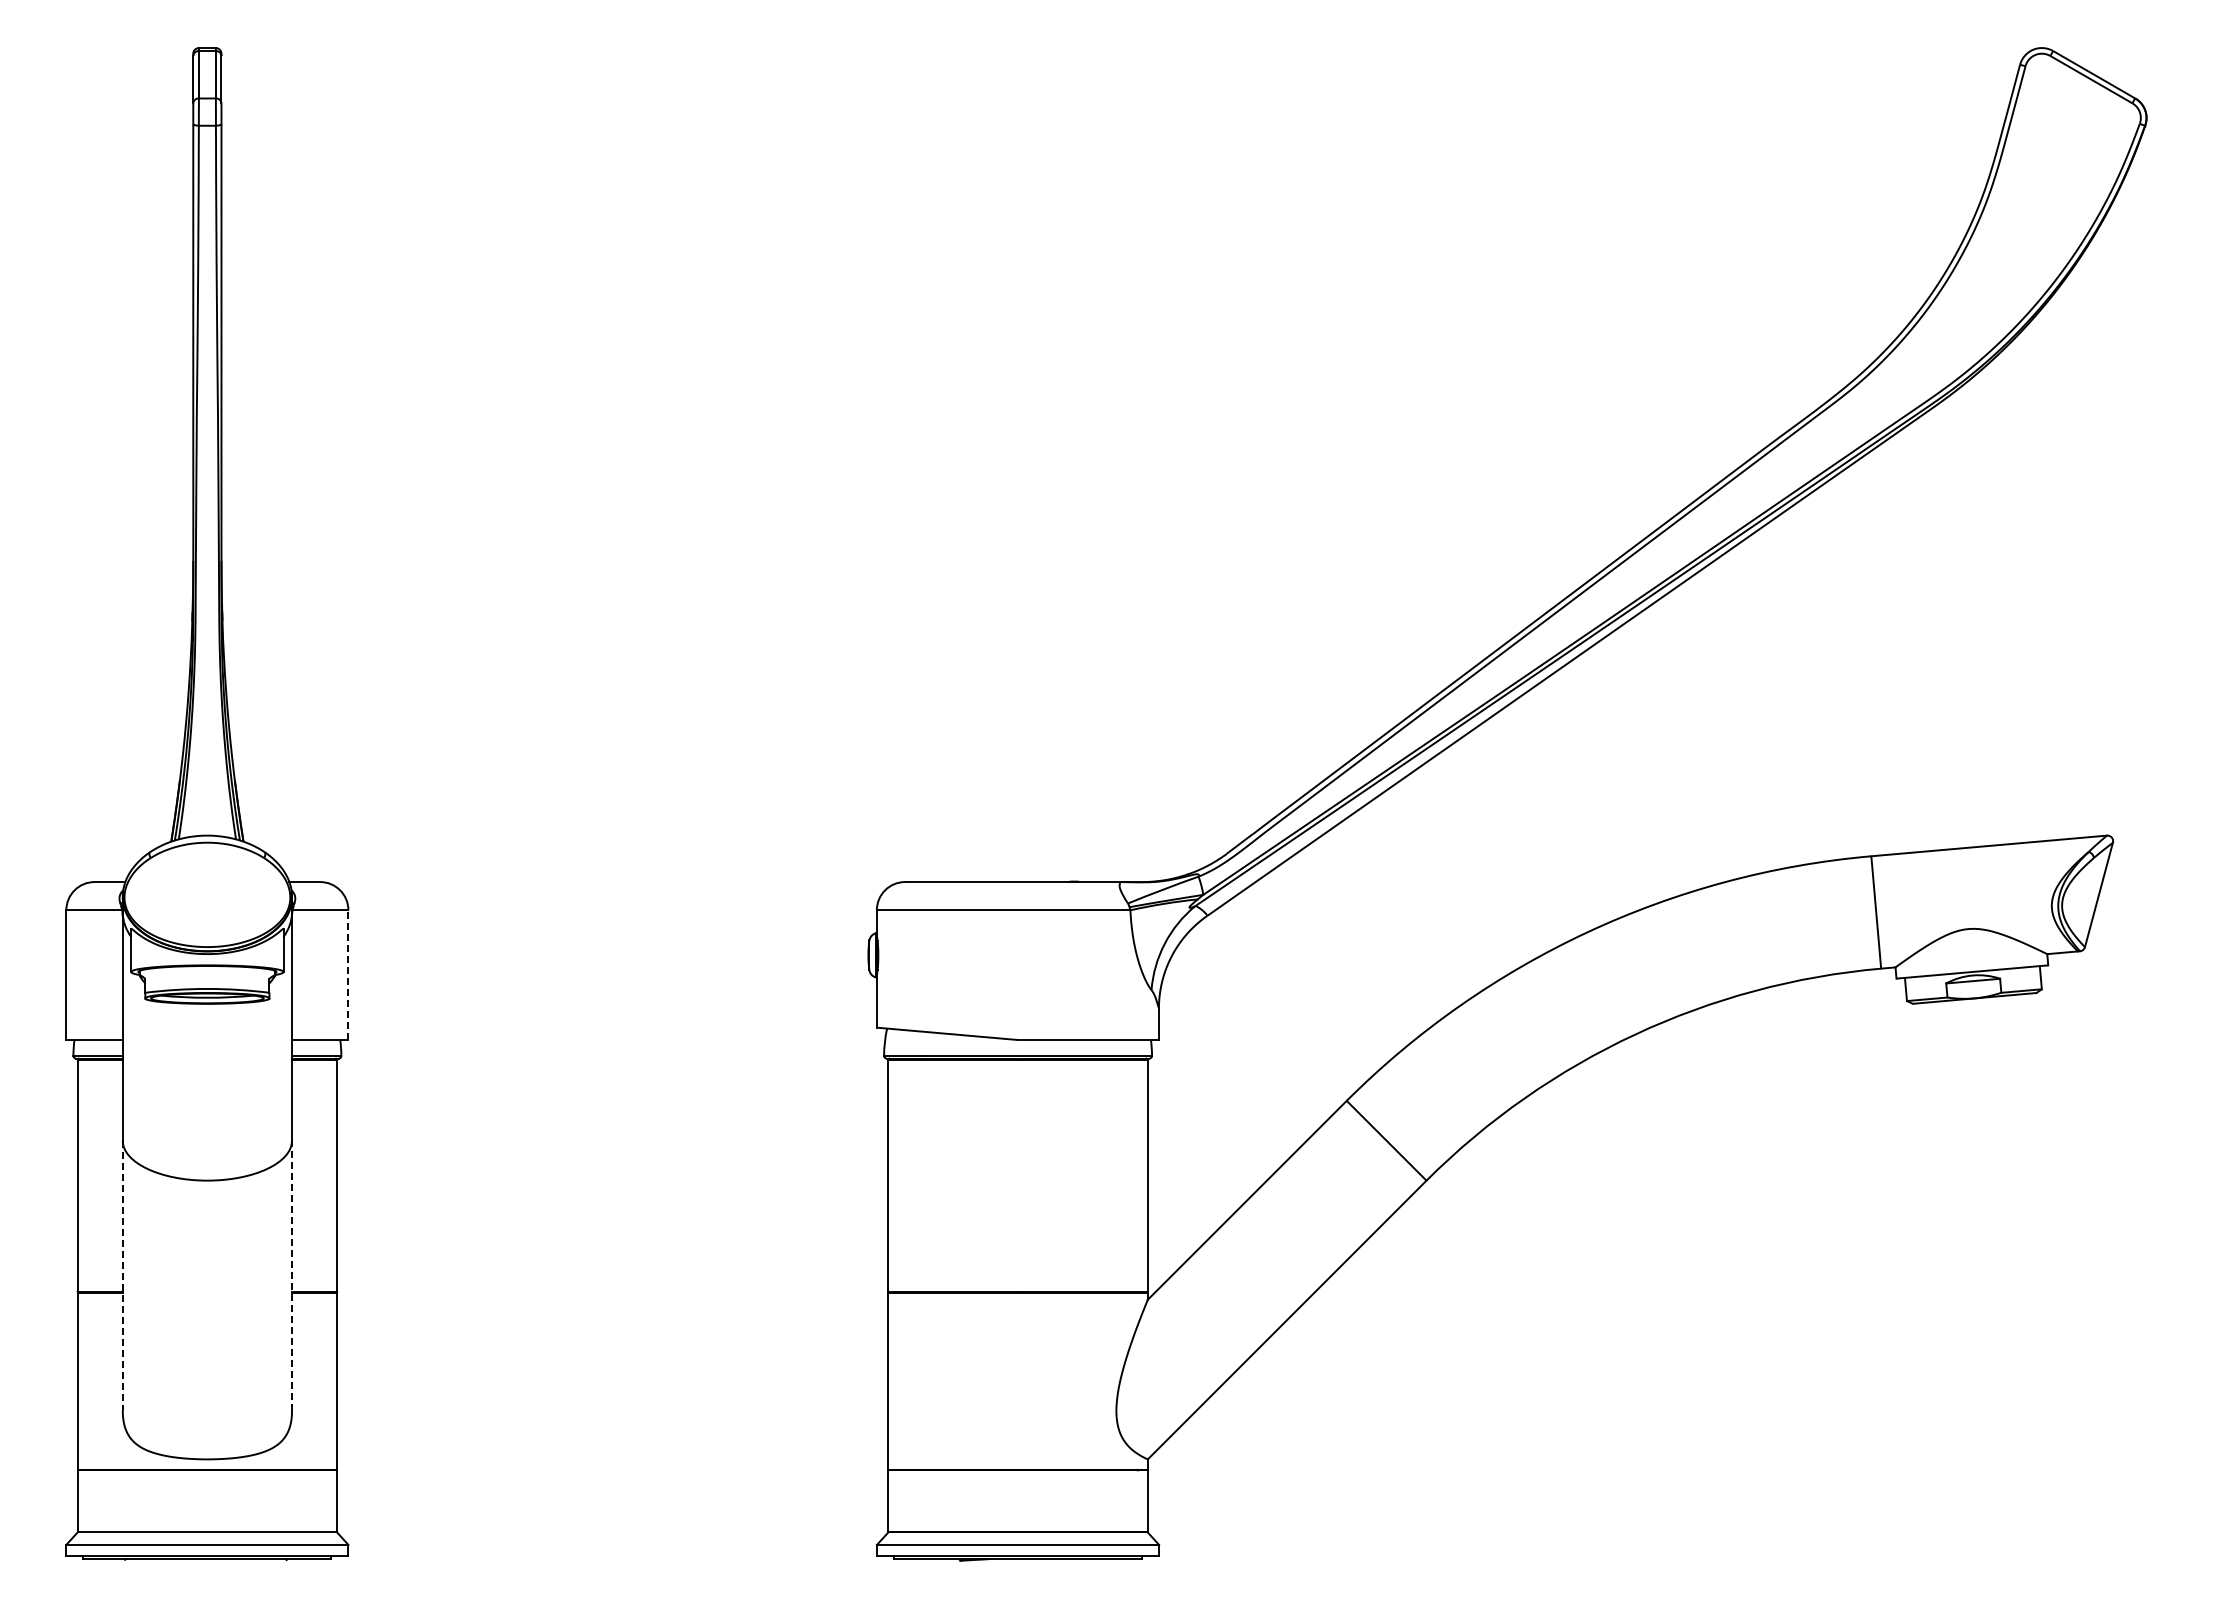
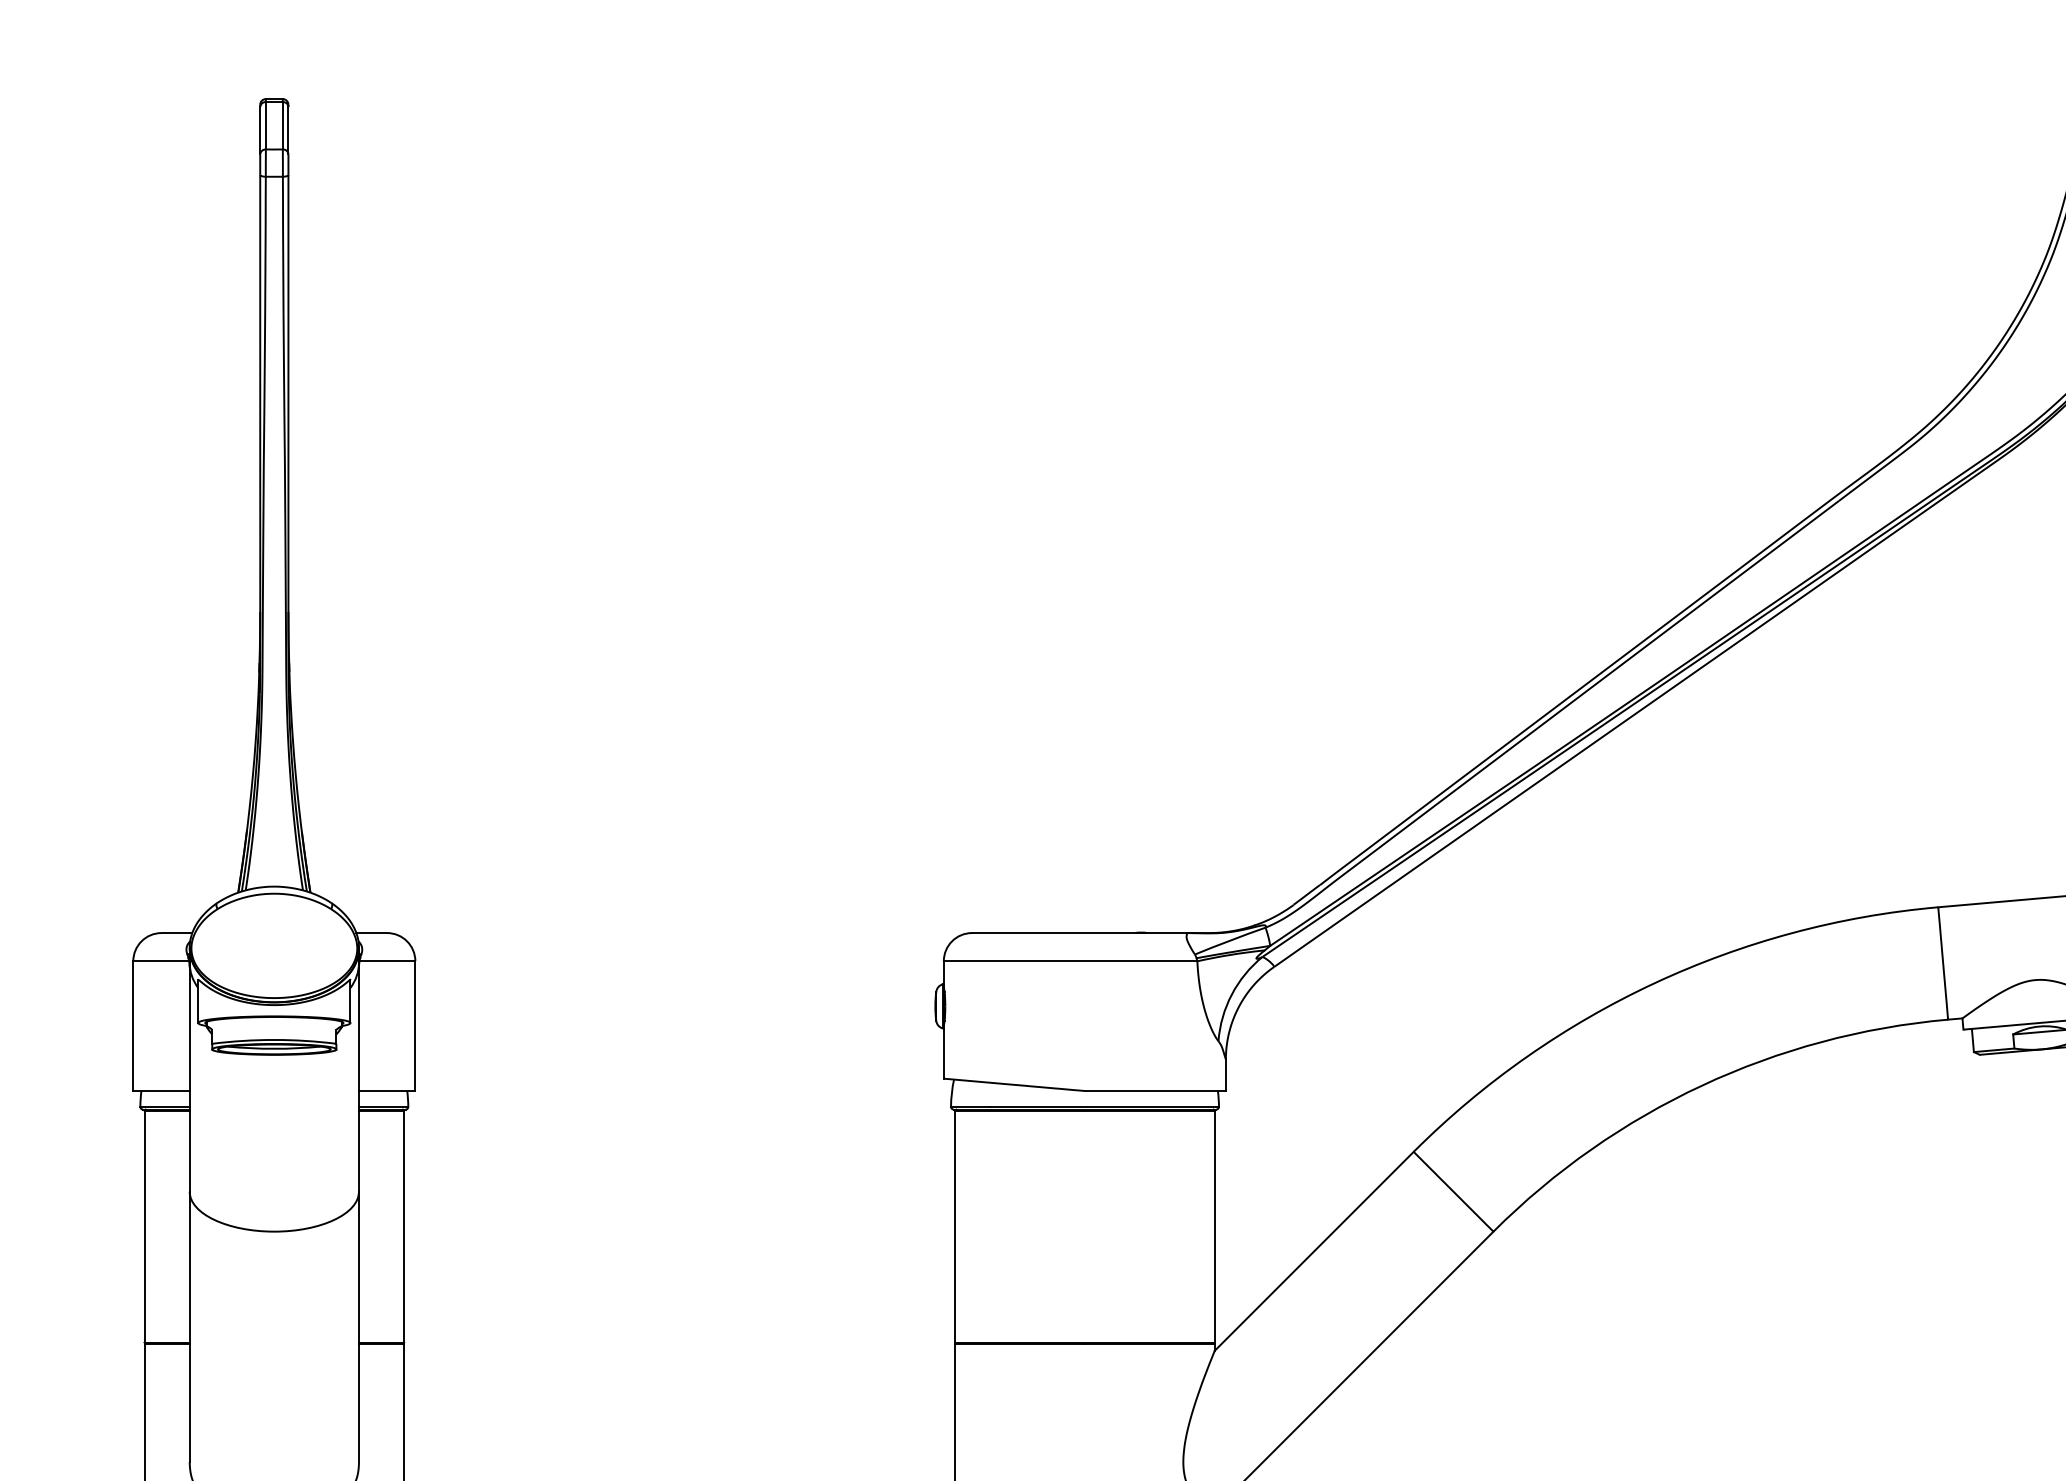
line: (348, 975) -> (415, 1026), dashed -> solid
line: (292, 1275) -> (359, 1326), dashed -> solid
line: (122, 1276) -> (189, 1327), dashed -> solid

